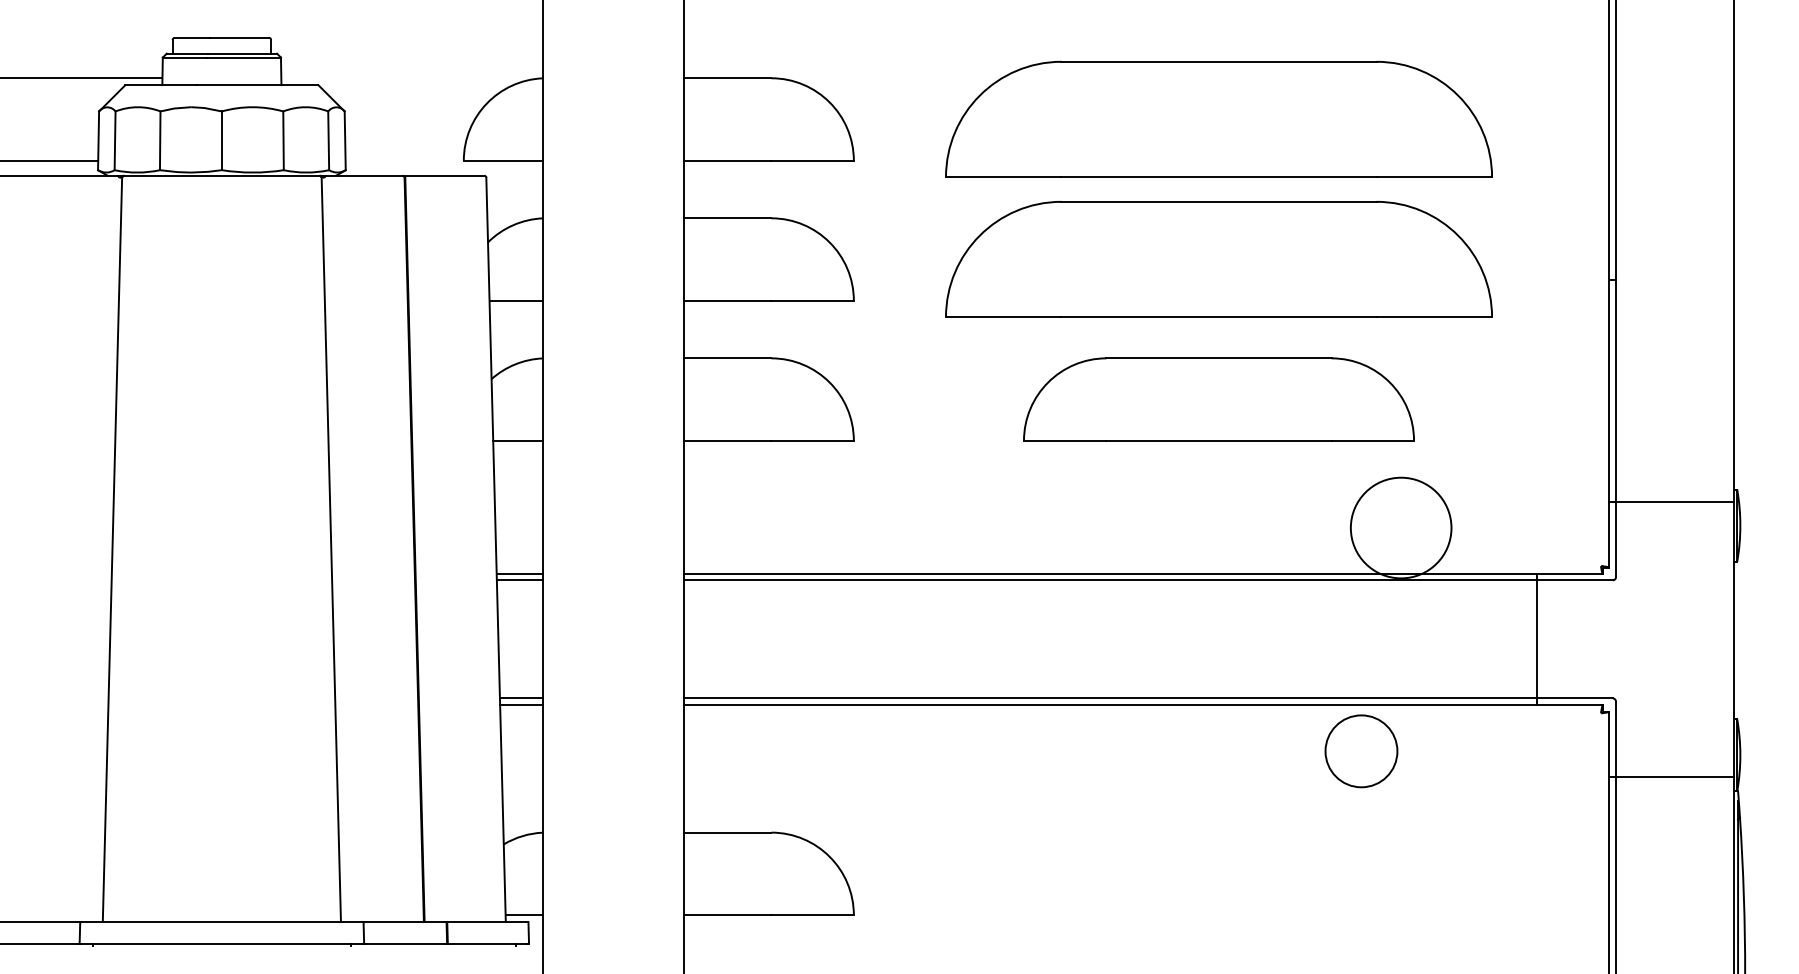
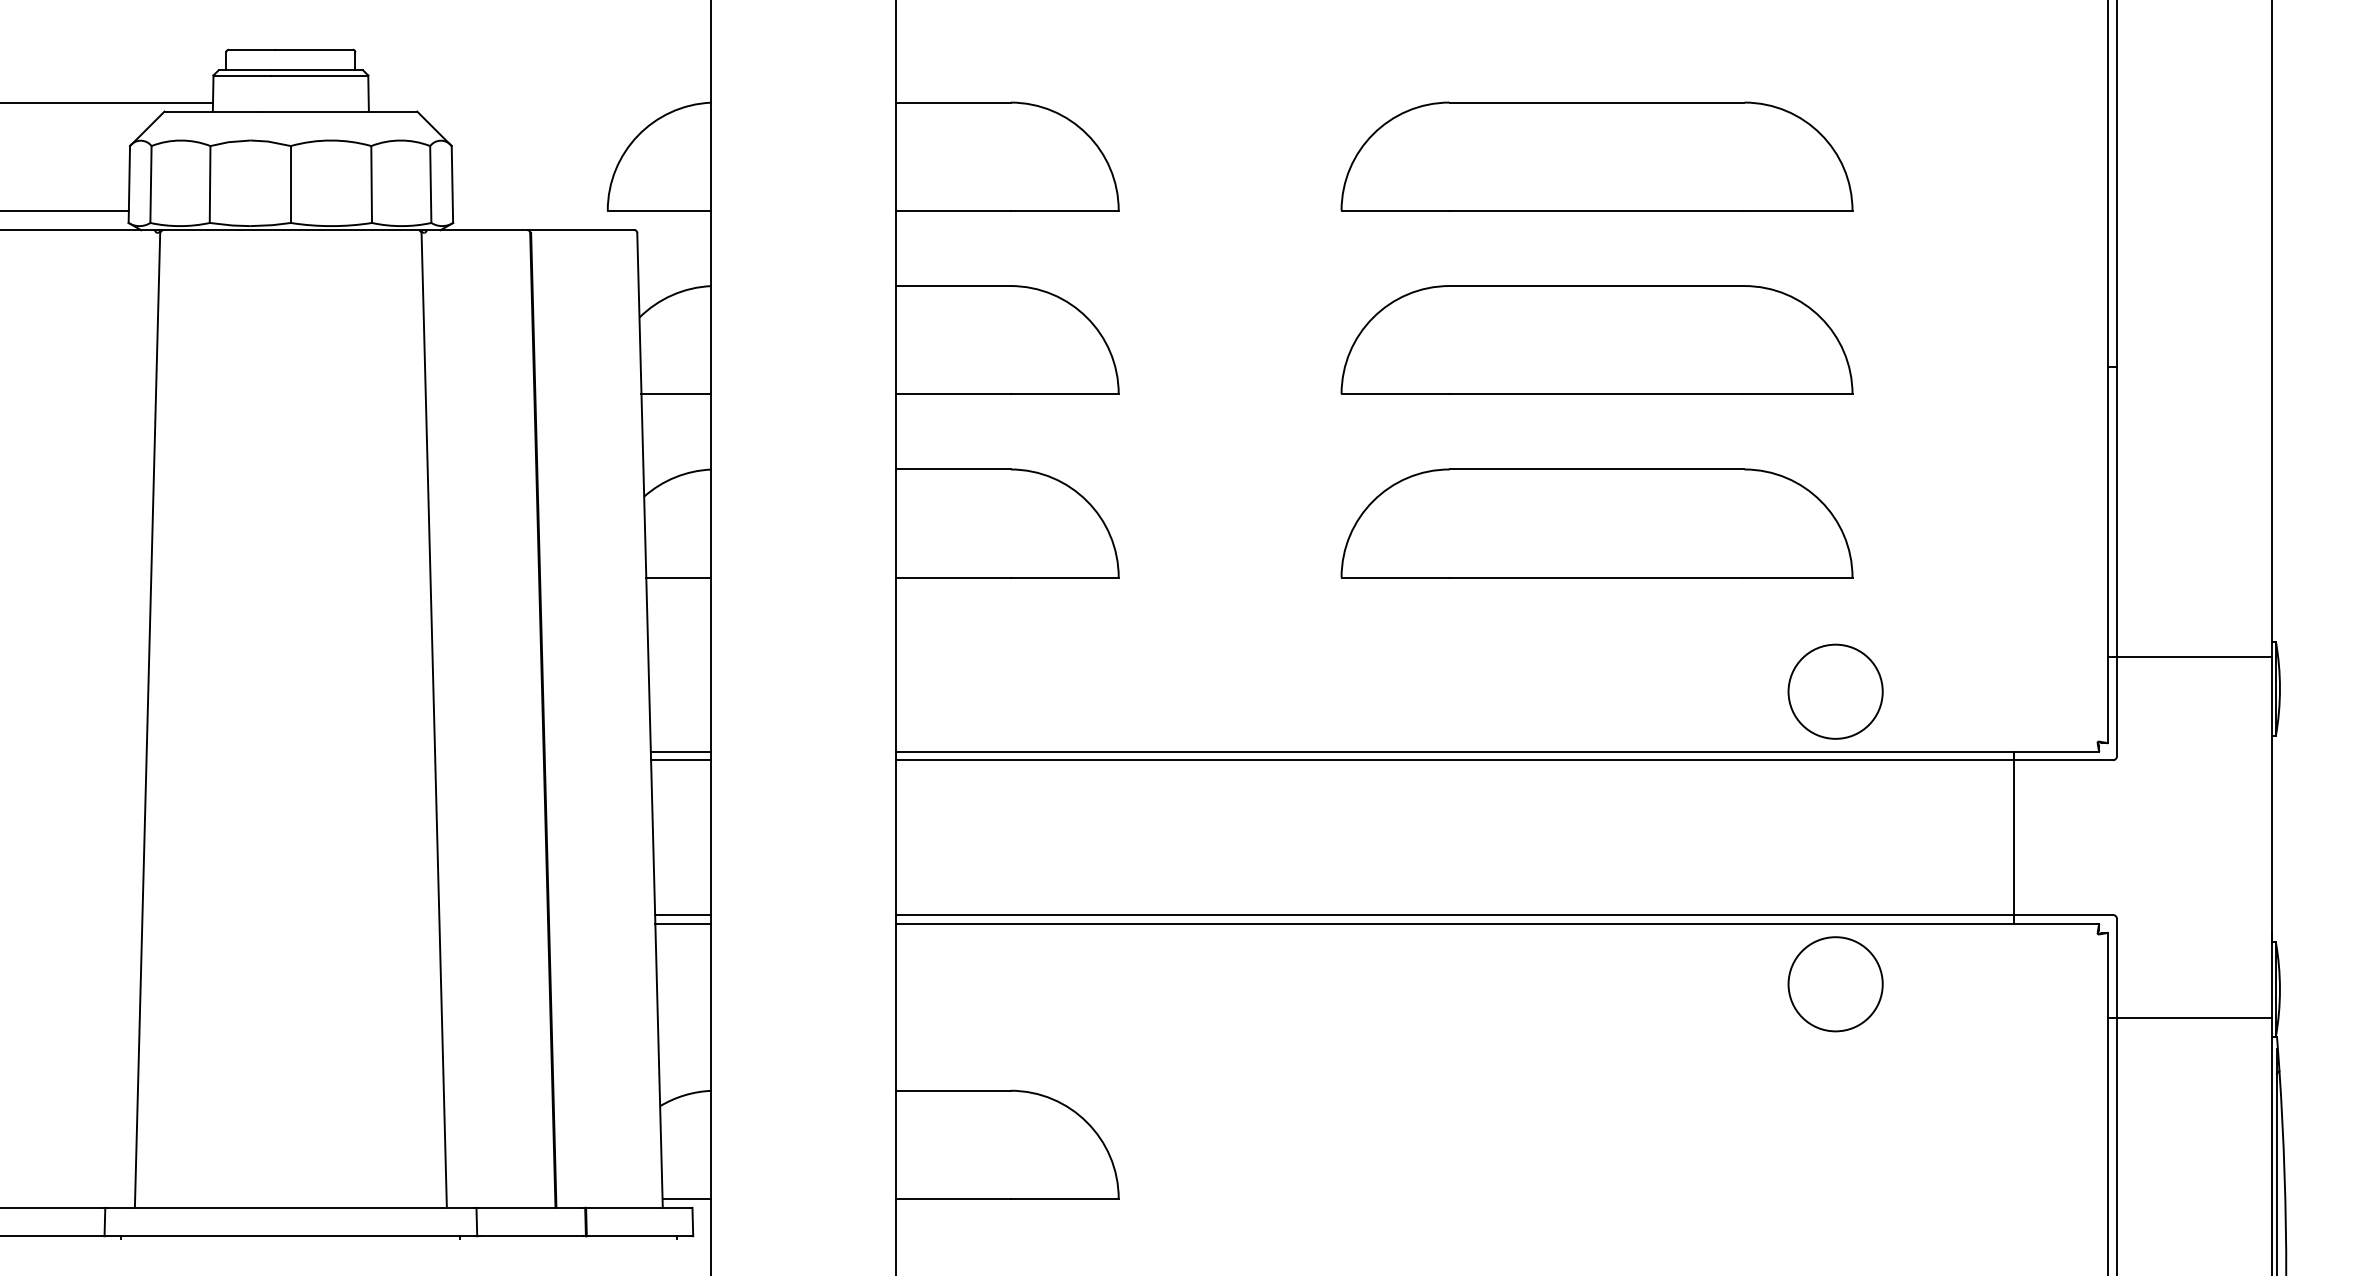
part: (1218, 119) -> (1596, 156), size x0.71
part: (1218, 259) -> (1596, 339), size x0.71
circle: (1401, 527) -> (1835, 691), size x0.71
circle: (1361, 751) -> (1835, 984), moved

